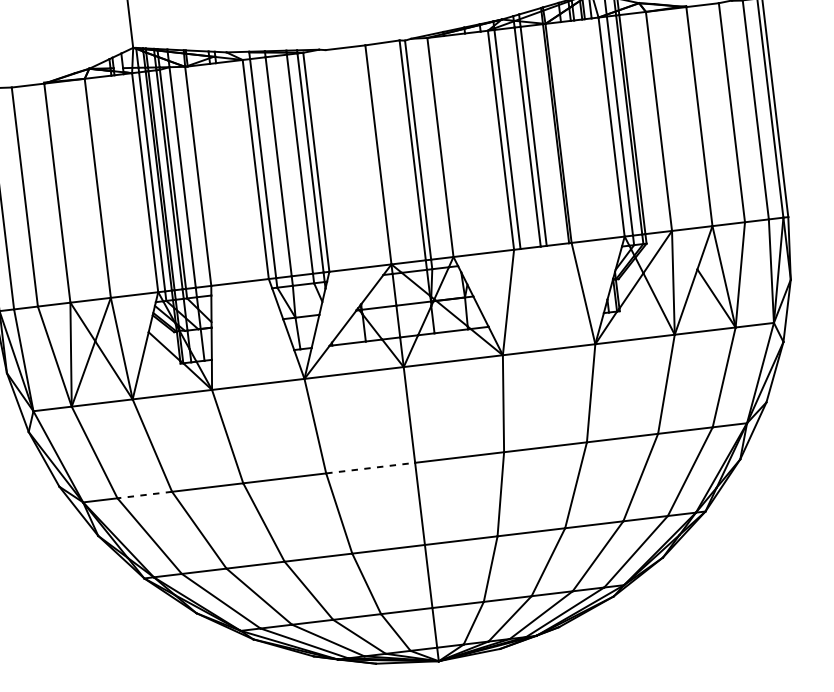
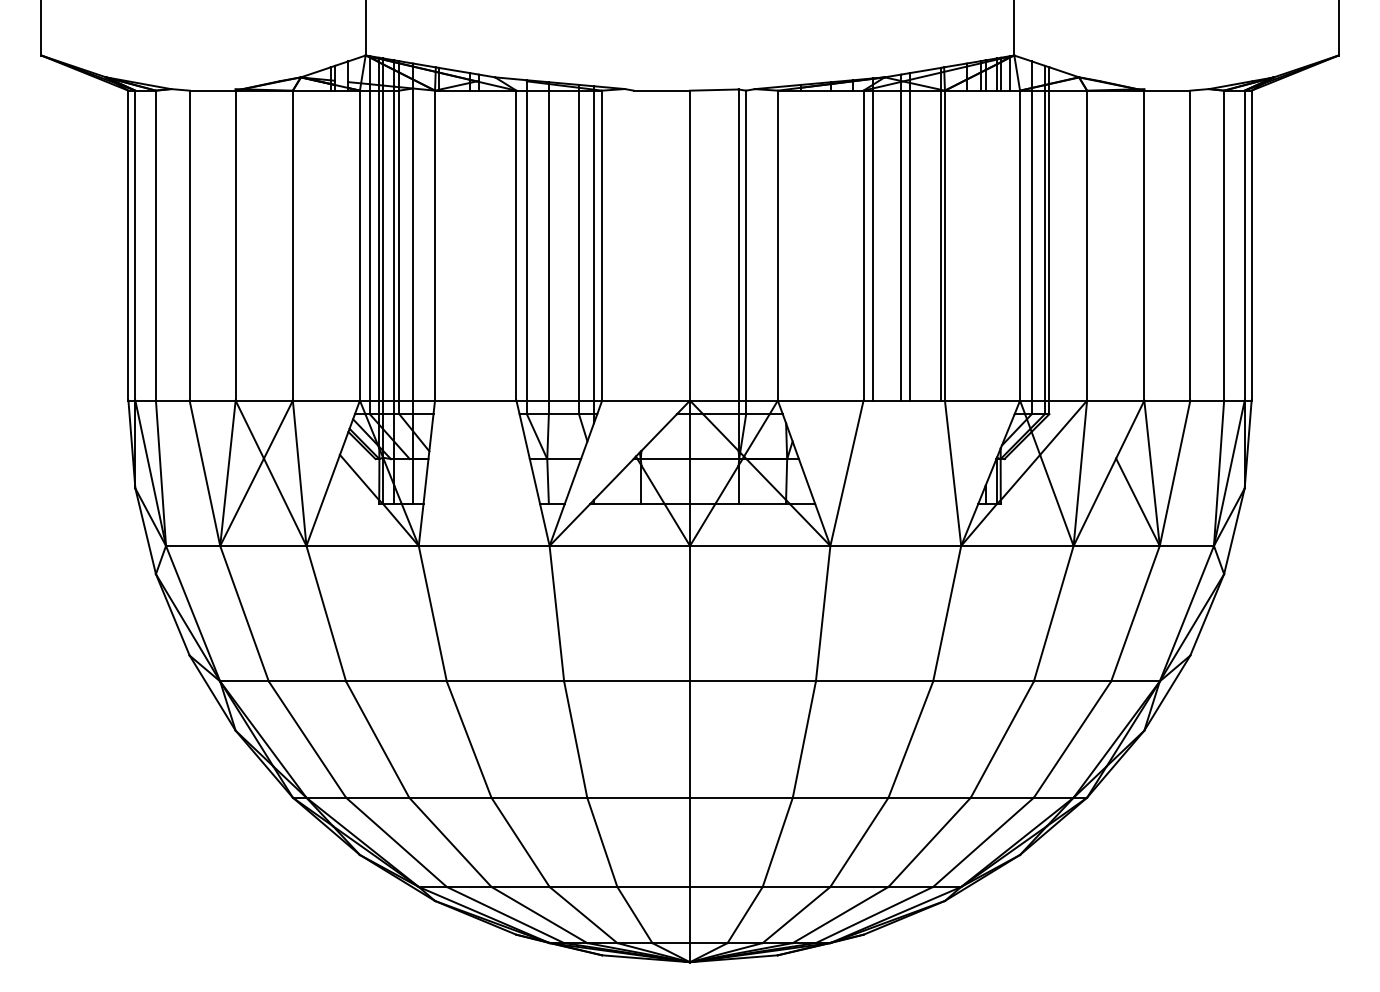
line: (370, 468) -> (627, 681), dashed -> solid
line: (144, 495) -> (307, 681), dashed -> solid

